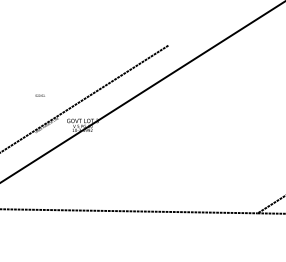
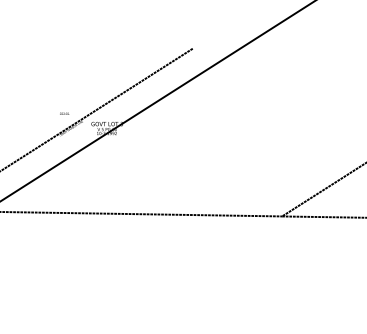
text: (40, 95) -> (64, 113), moved

